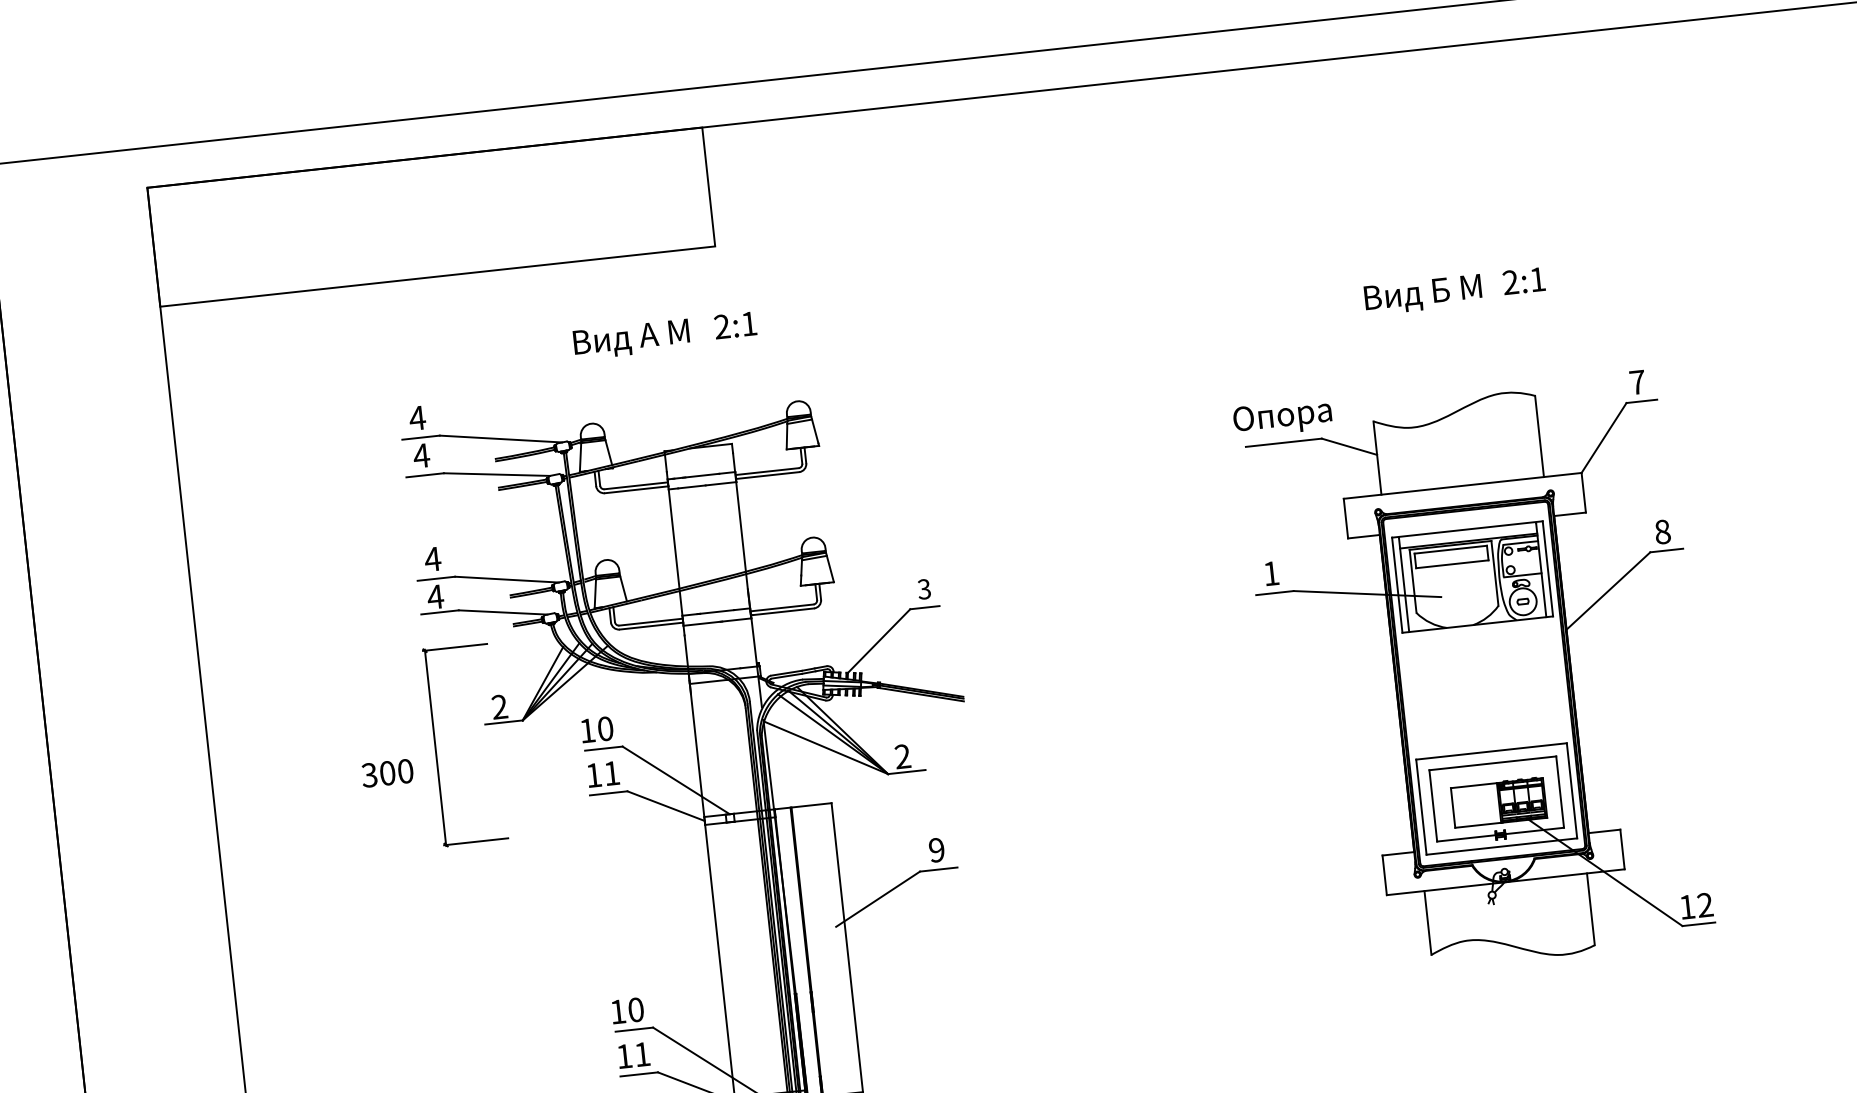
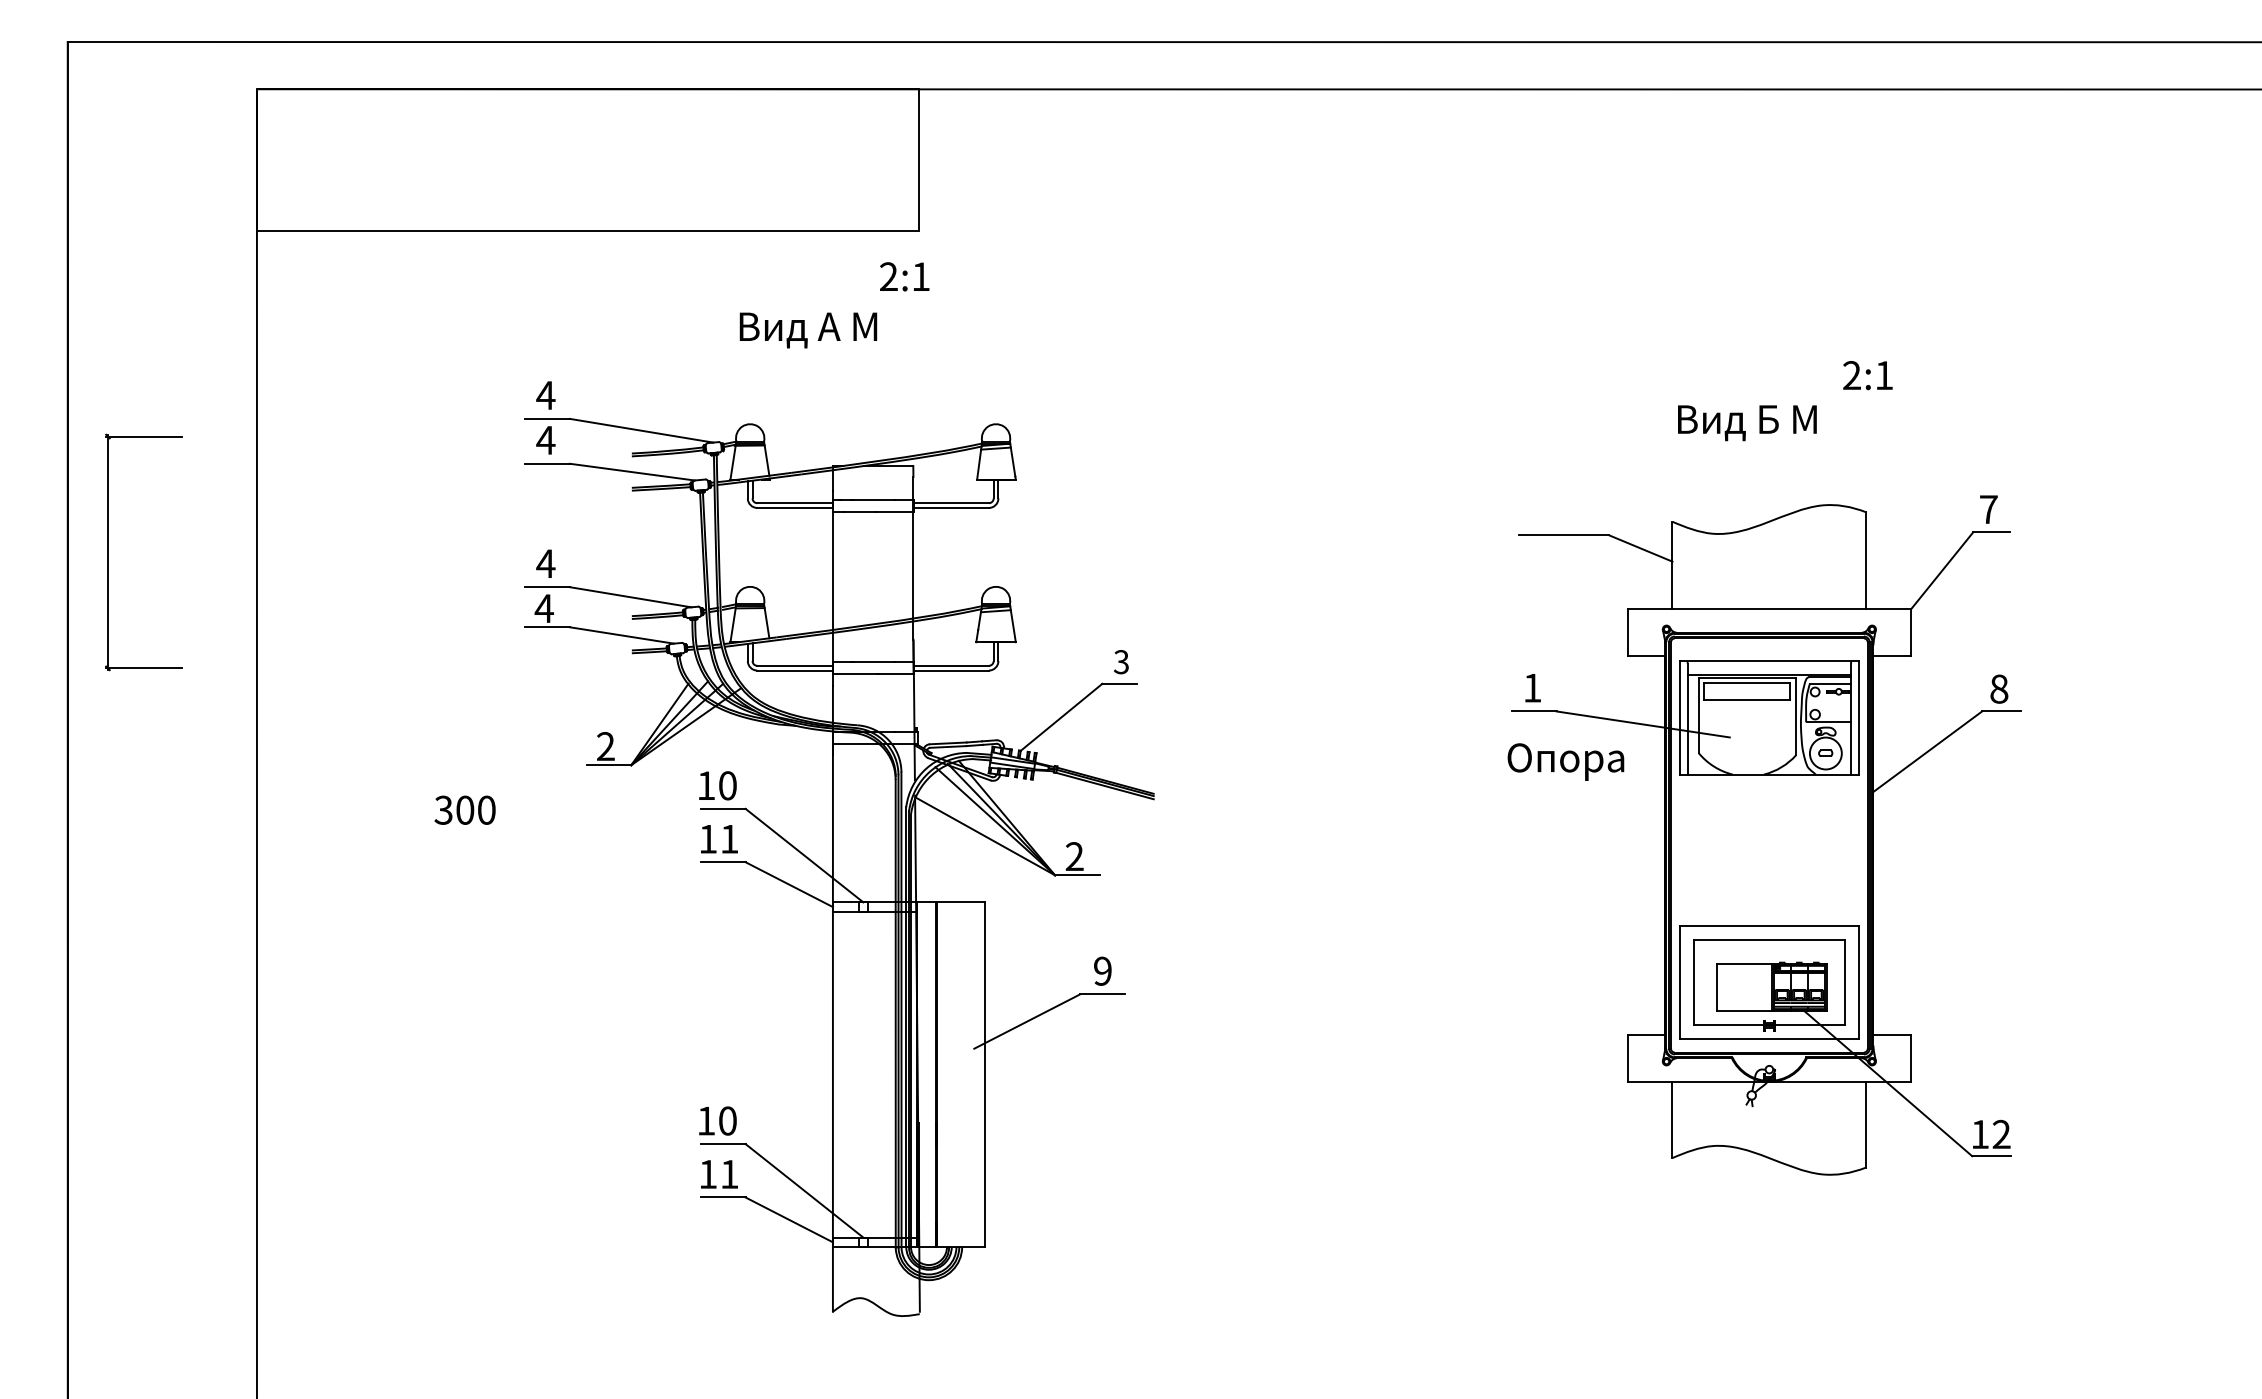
text: (1423, 295) -> (1747, 423), moved
text: (735, 325) -> (904, 276), moved
text: (1282, 417) -> (1565, 761), moved
part: (436, 747) -> (108, 552), moved

